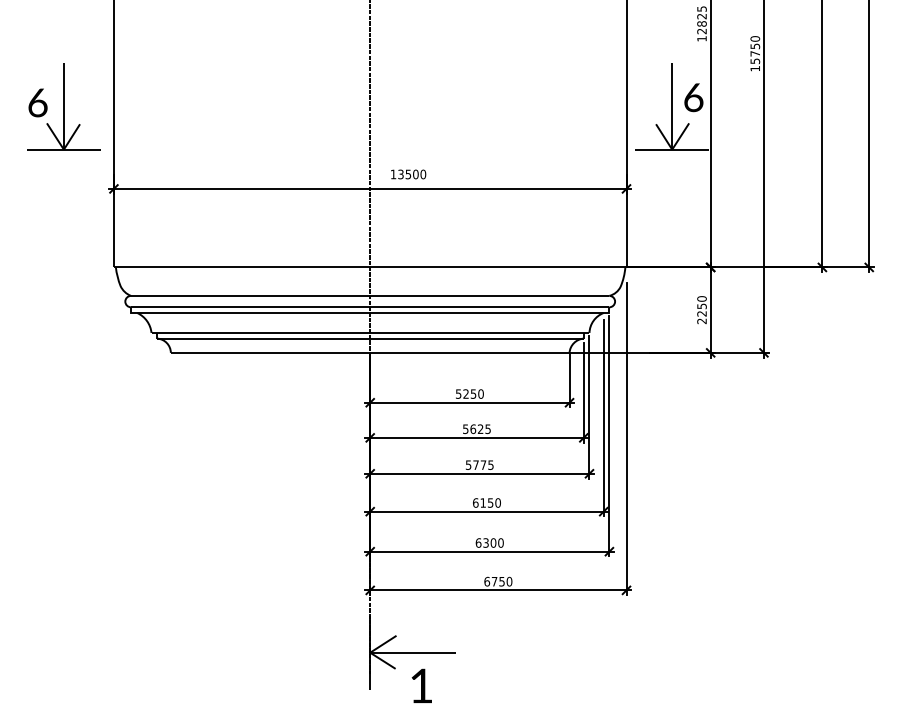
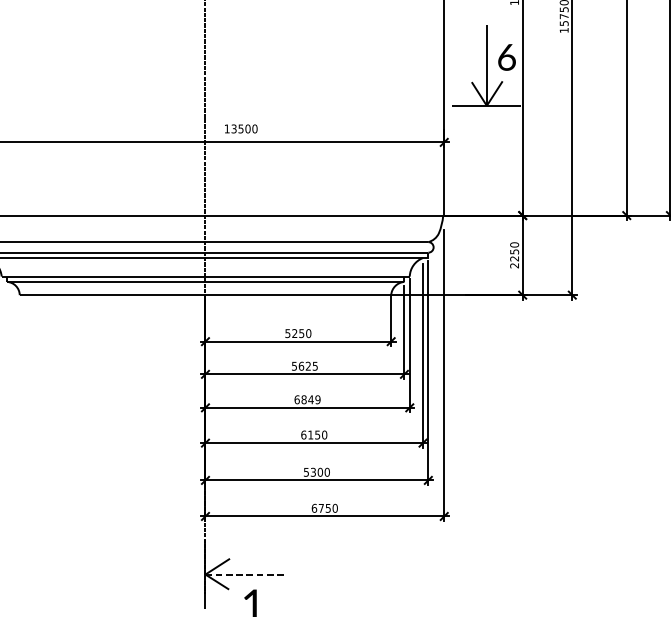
text: (479, 464) -> (307, 399), 5775 -> 6849
text: (478, 542) -> (306, 471), 6300 -> 5300
line: (413, 652) -> (245, 574), solid -> dashed

